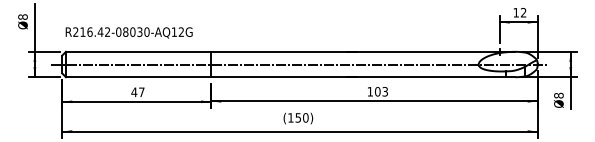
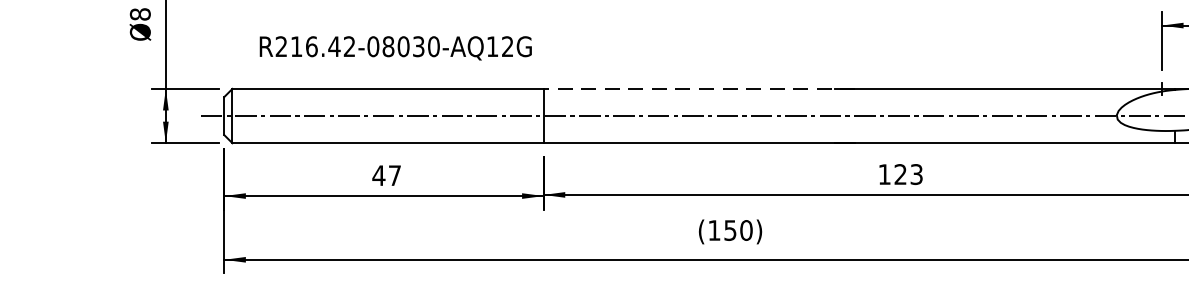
text: (128, 32) -> (394, 47), moved
line: (283, 51) -> (698, 88), solid -> dashed
text: (377, 91) -> (900, 173), 103 -> 123

